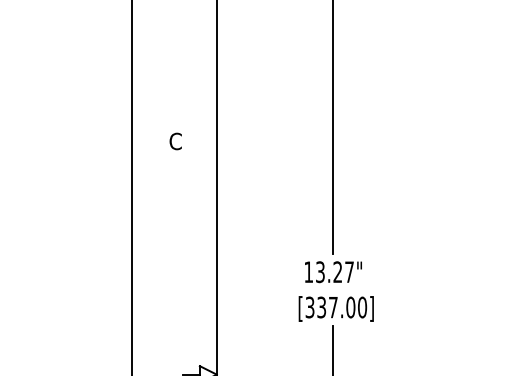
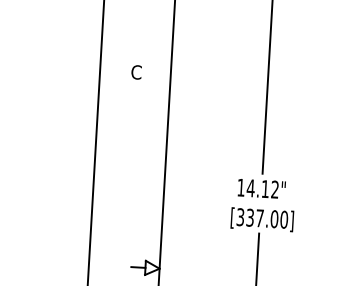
text: (334, 272) -> (262, 189), 13.27" -> 14.12"

